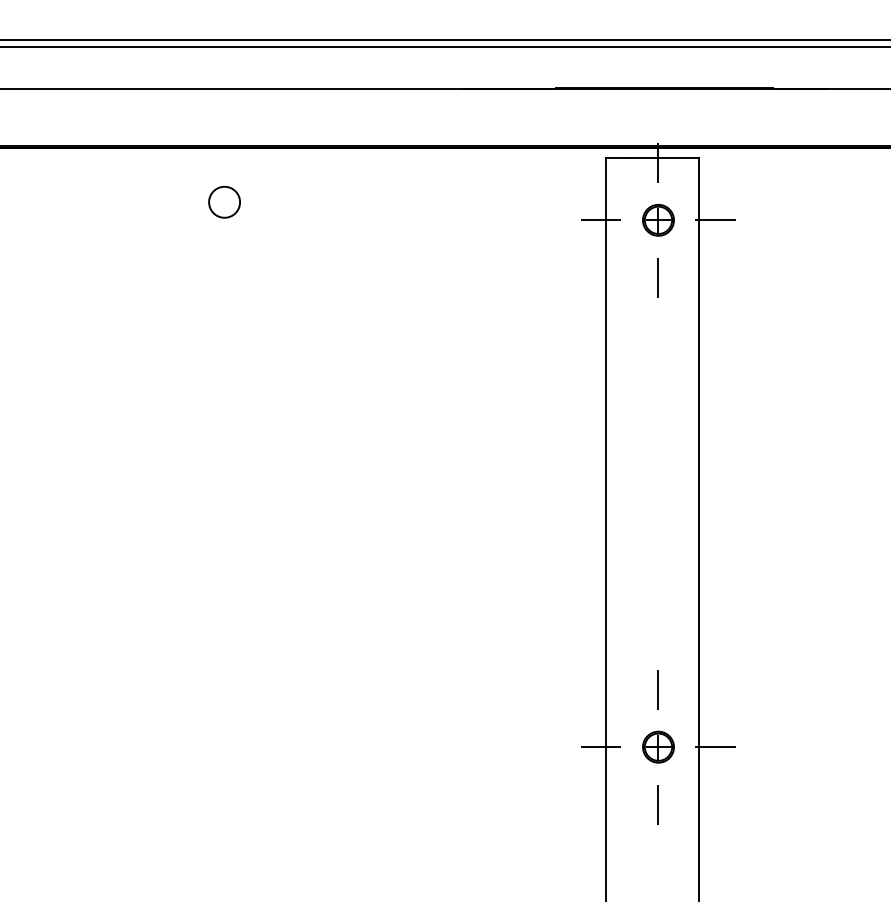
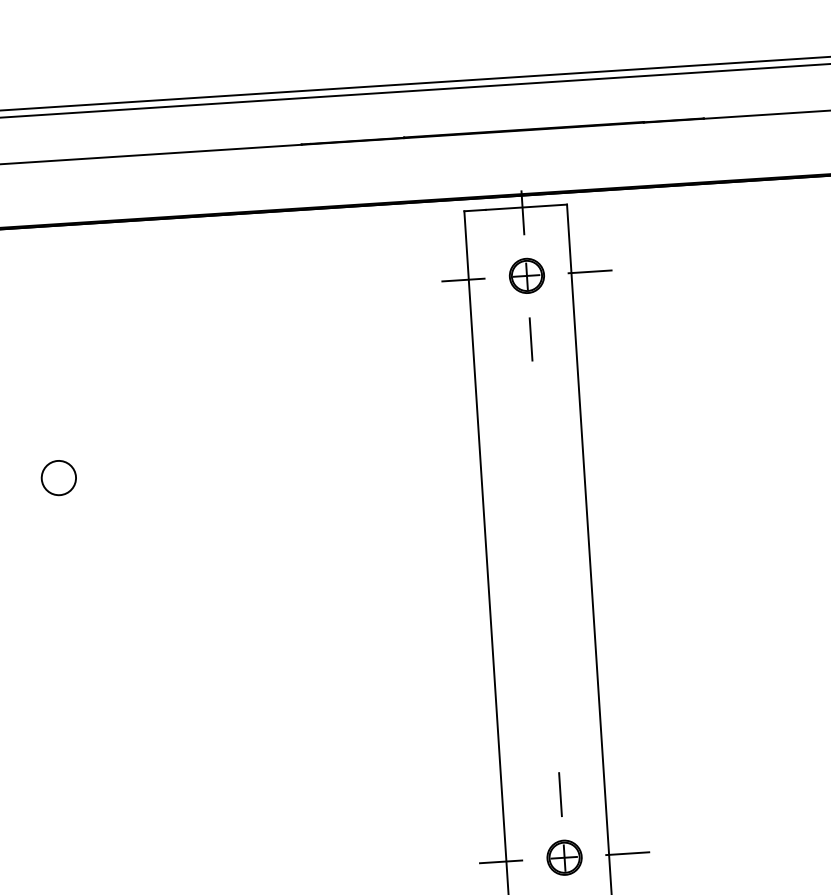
circle: (224, 201) -> (58, 477), moved

